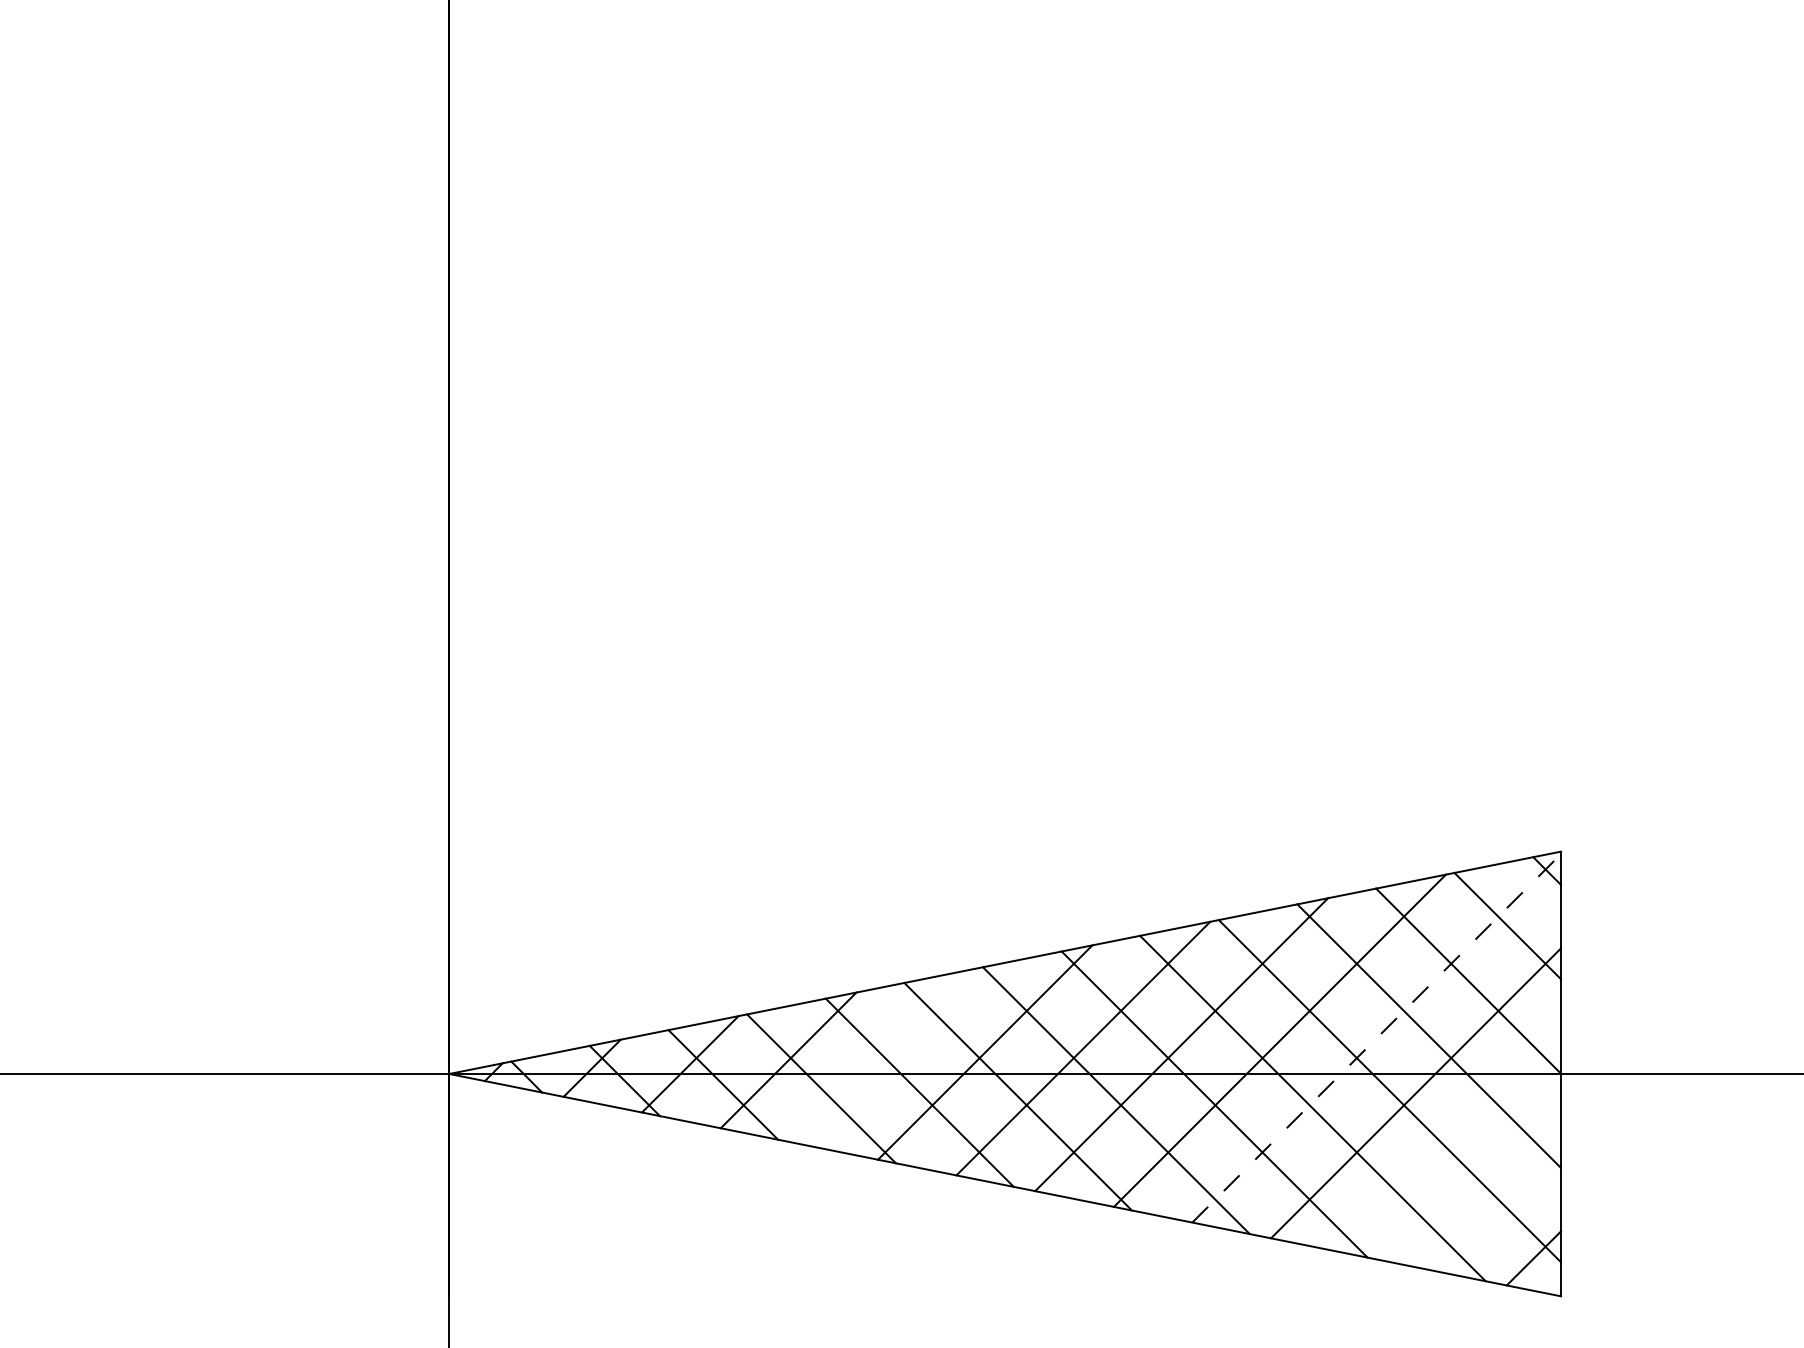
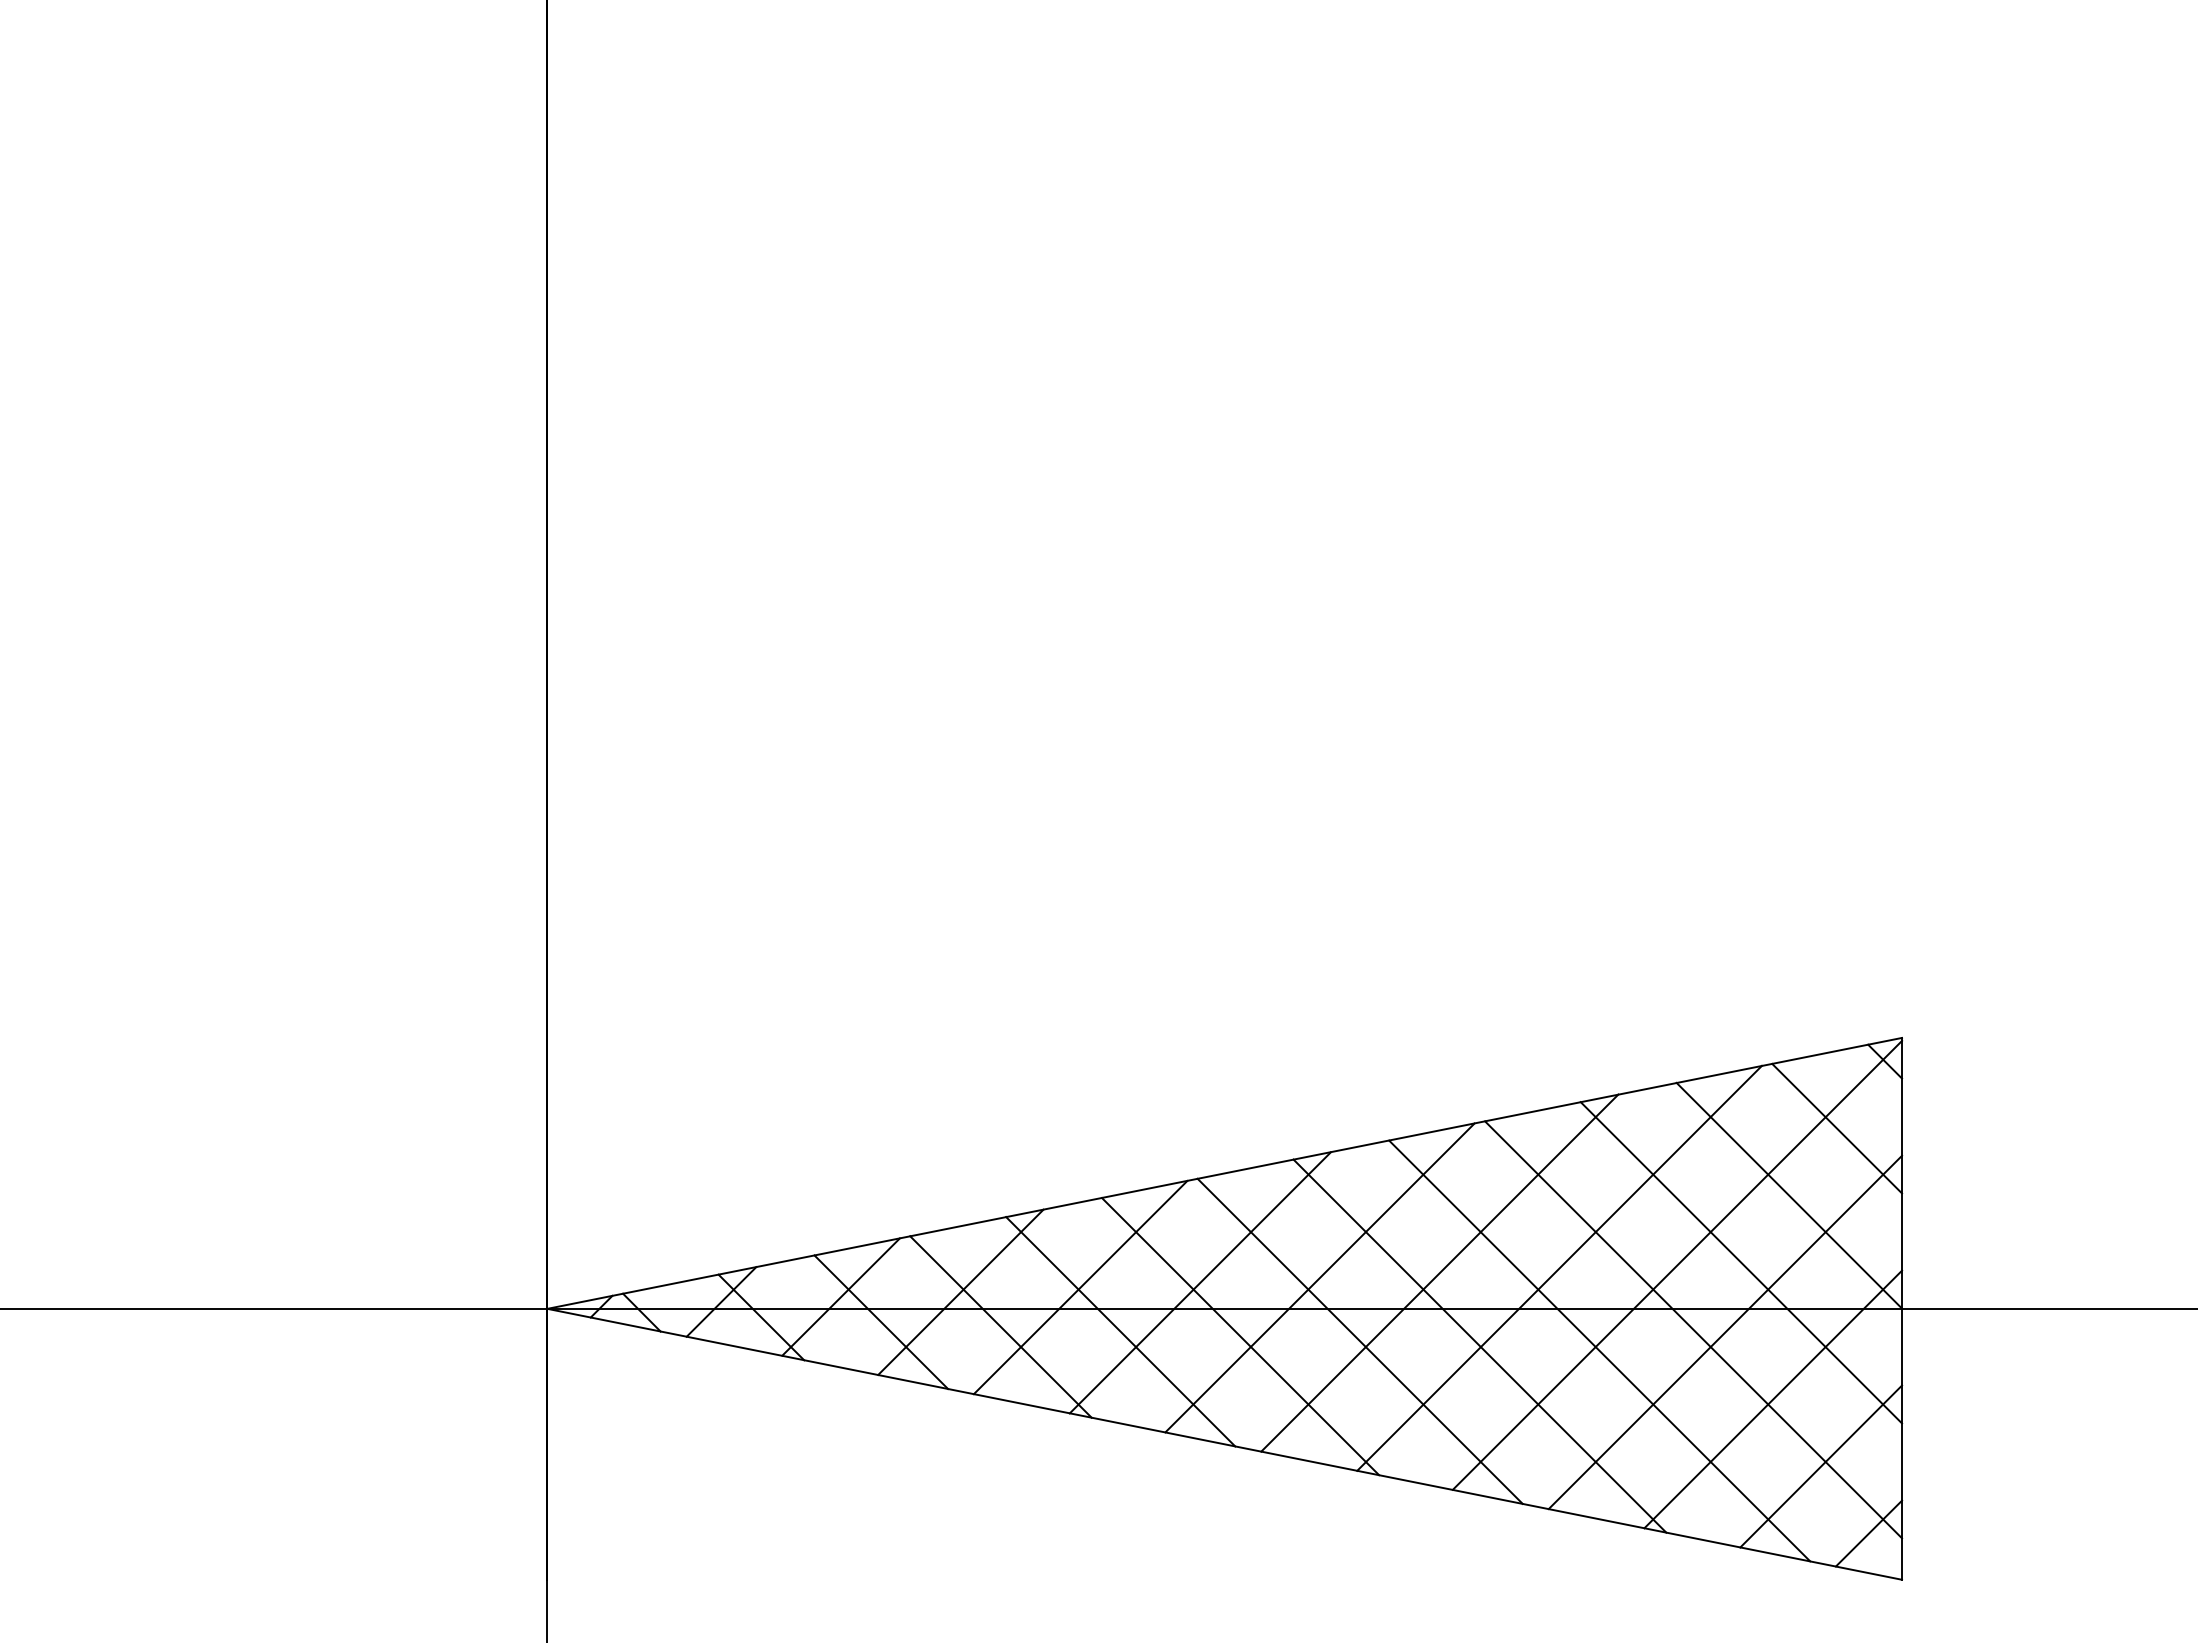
line: (1376, 1038) -> (1677, 1265), dashed -> solid
line: (886, 1056) -> (1080, 1287), added
line: (1455, 1148) -> (1773, 1399), added
line: (1494, 1203) -> (1821, 1466), added

